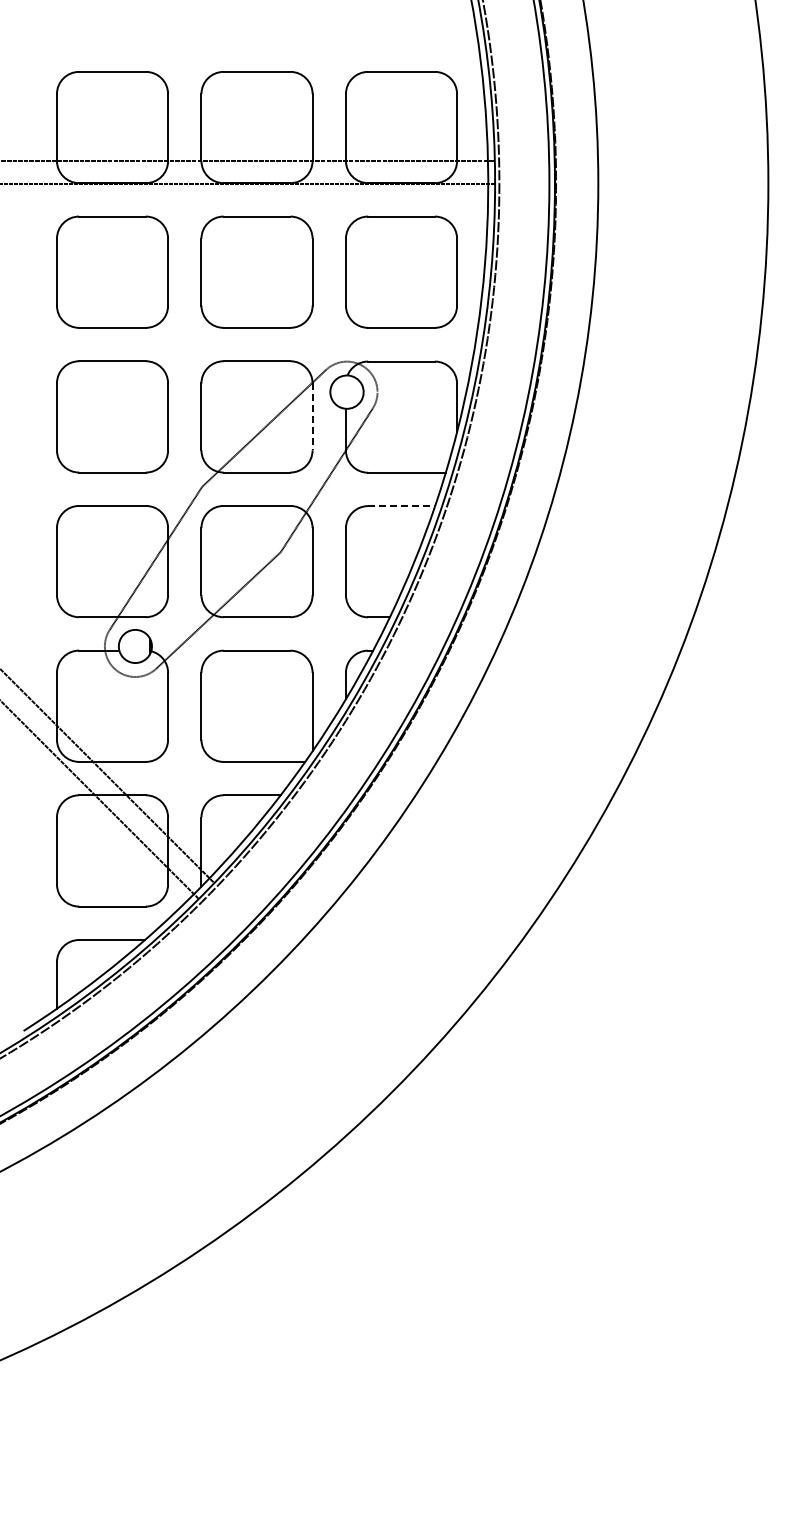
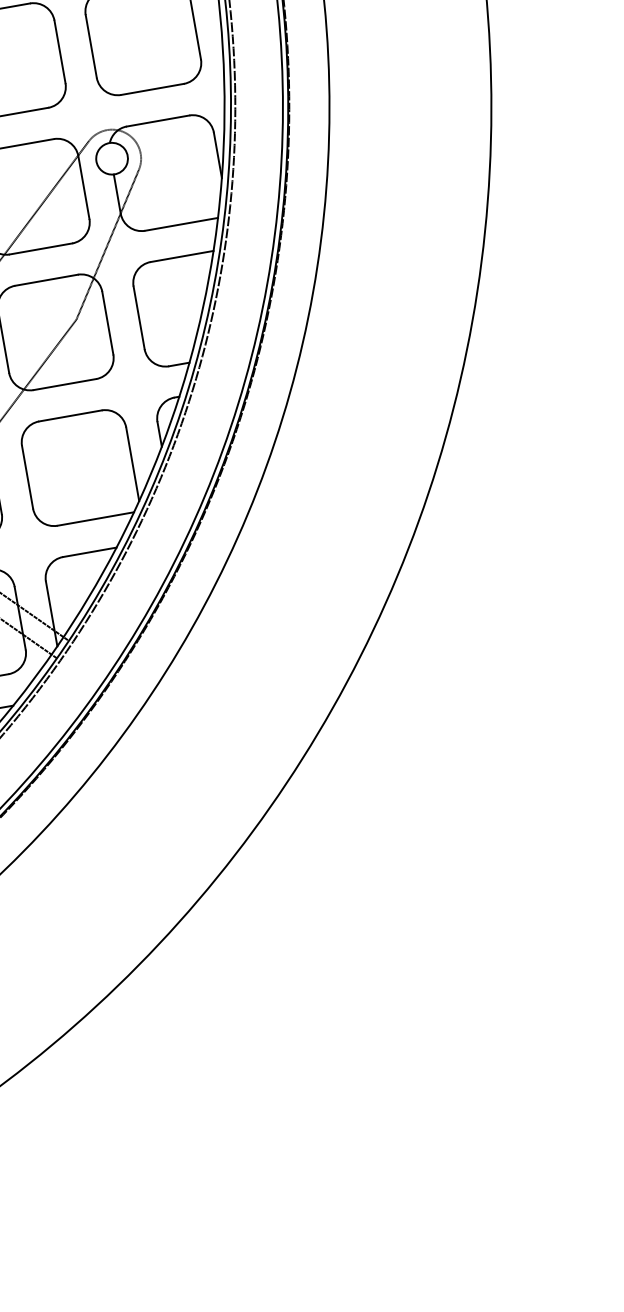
line: (312, 417) -> (83, 188), dashed -> solid
line: (402, 506) -> (183, 256), dashed -> solid

